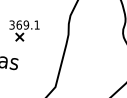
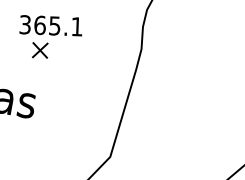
text: (26, 24) -> (55, 24), 369.1 -> 365.1

